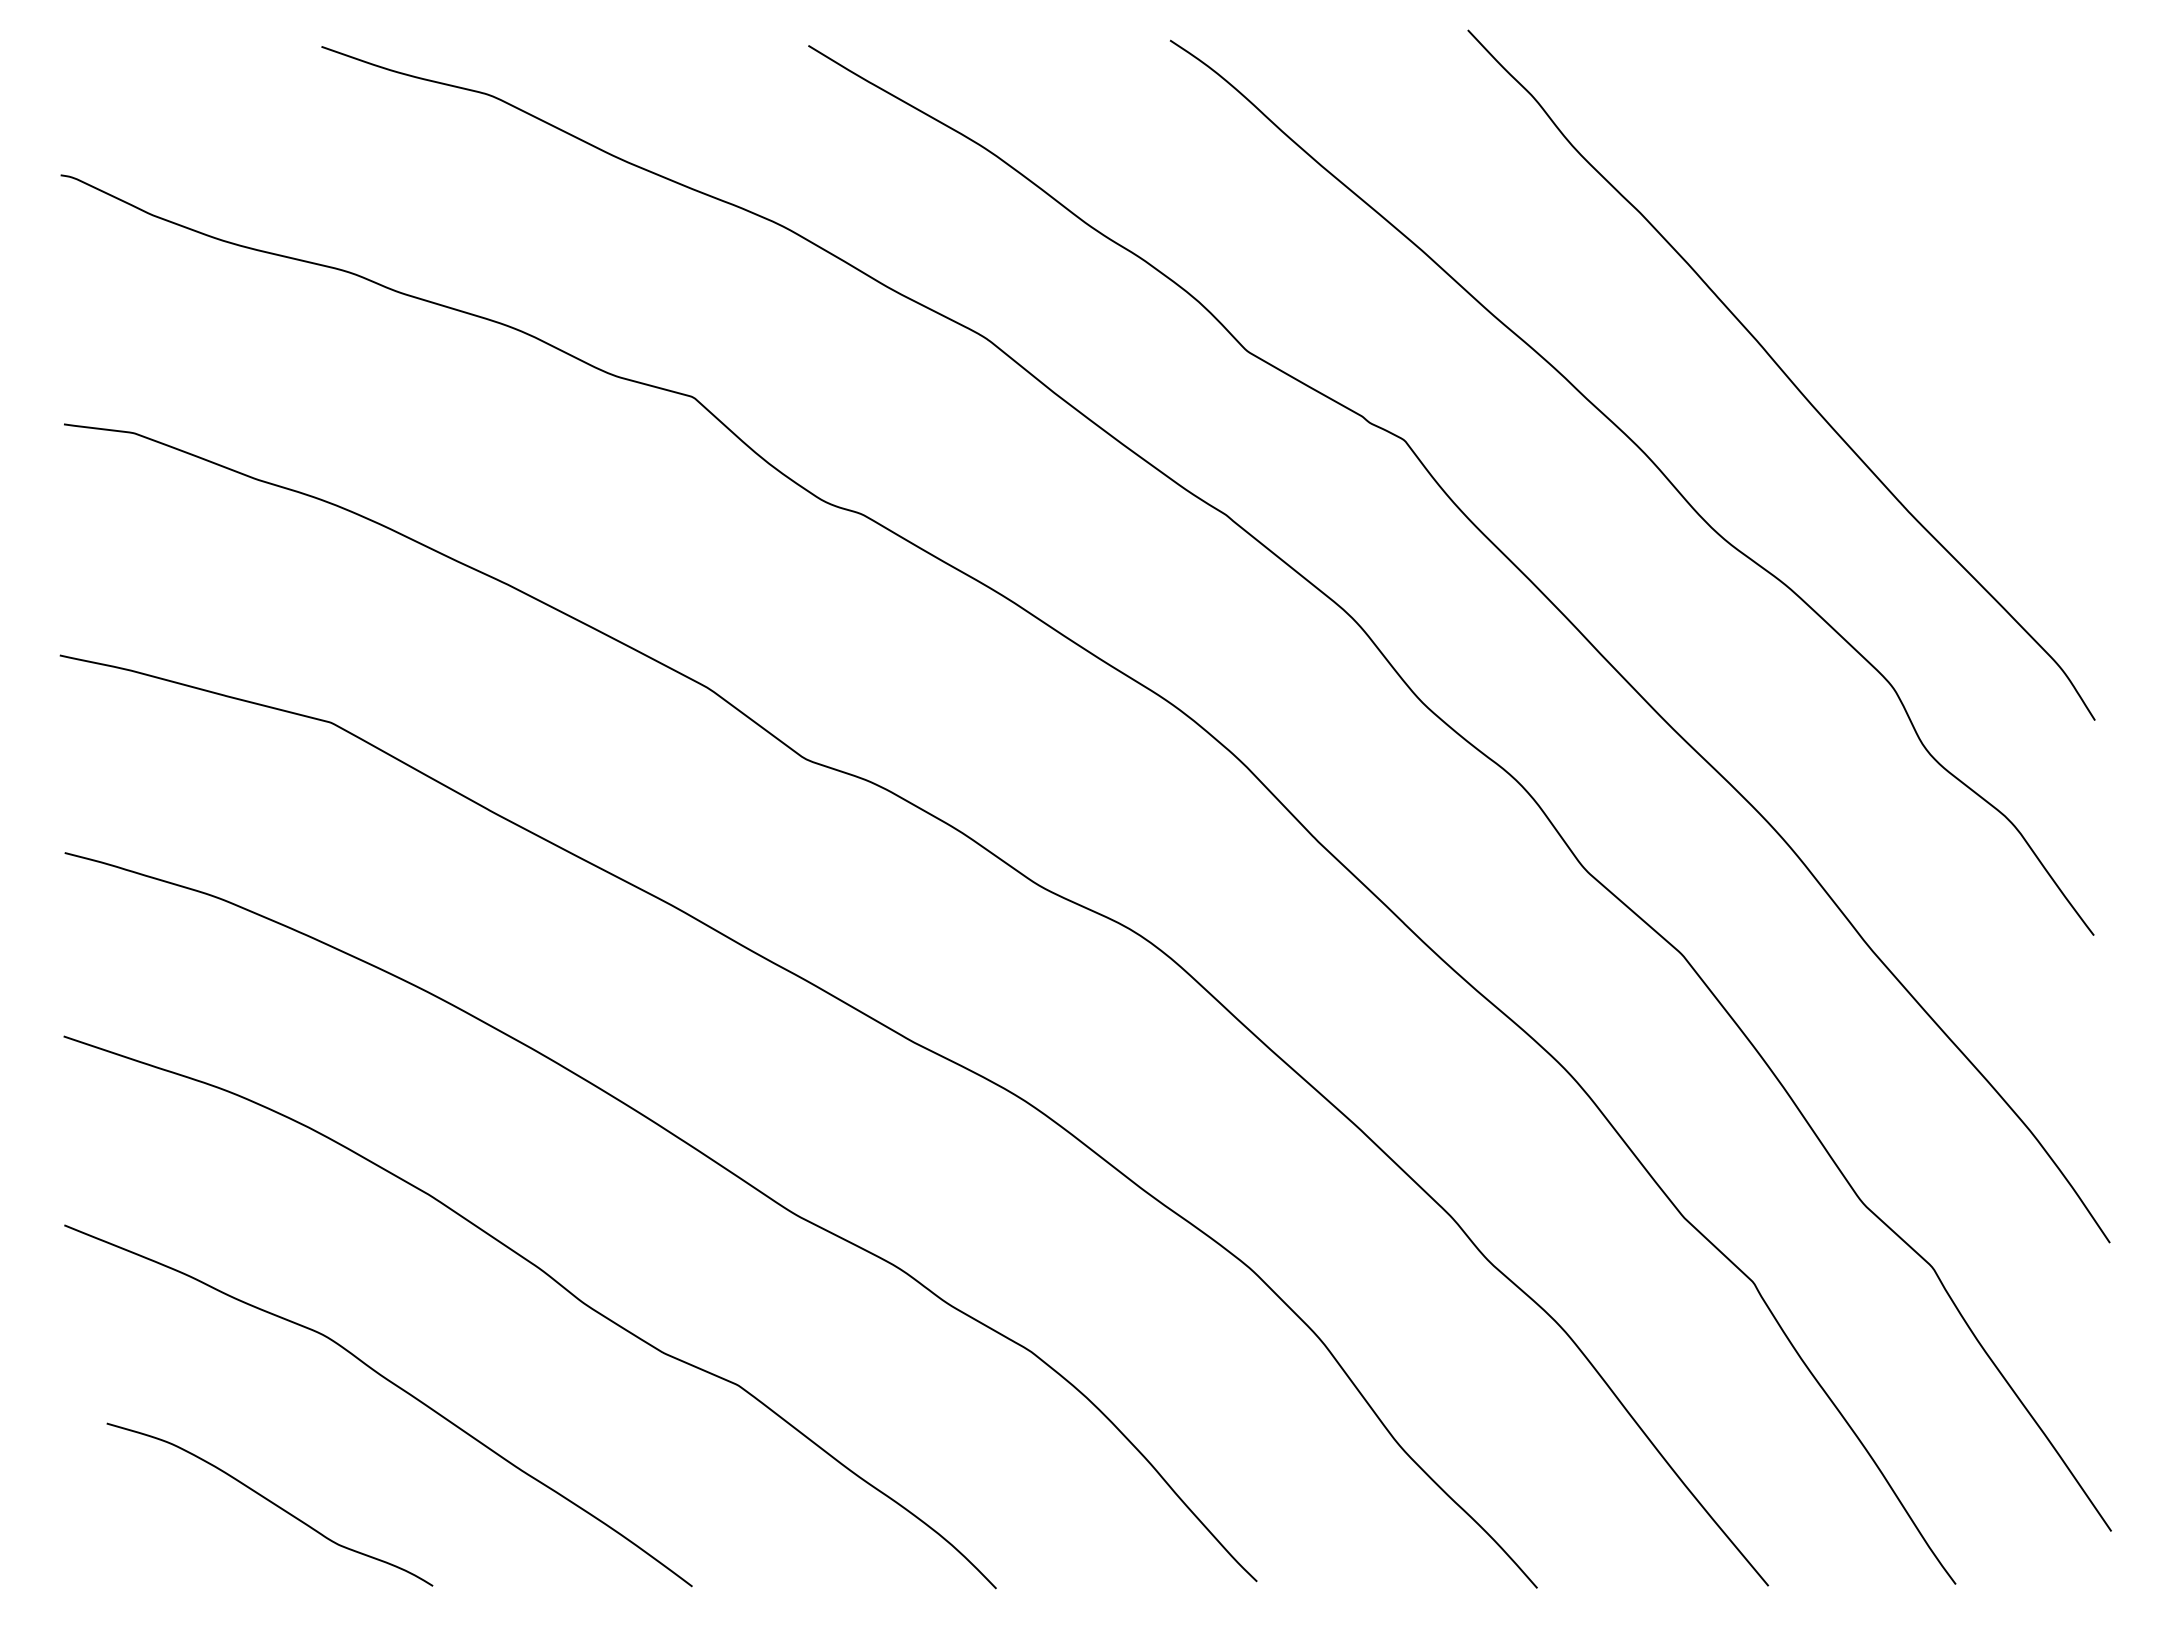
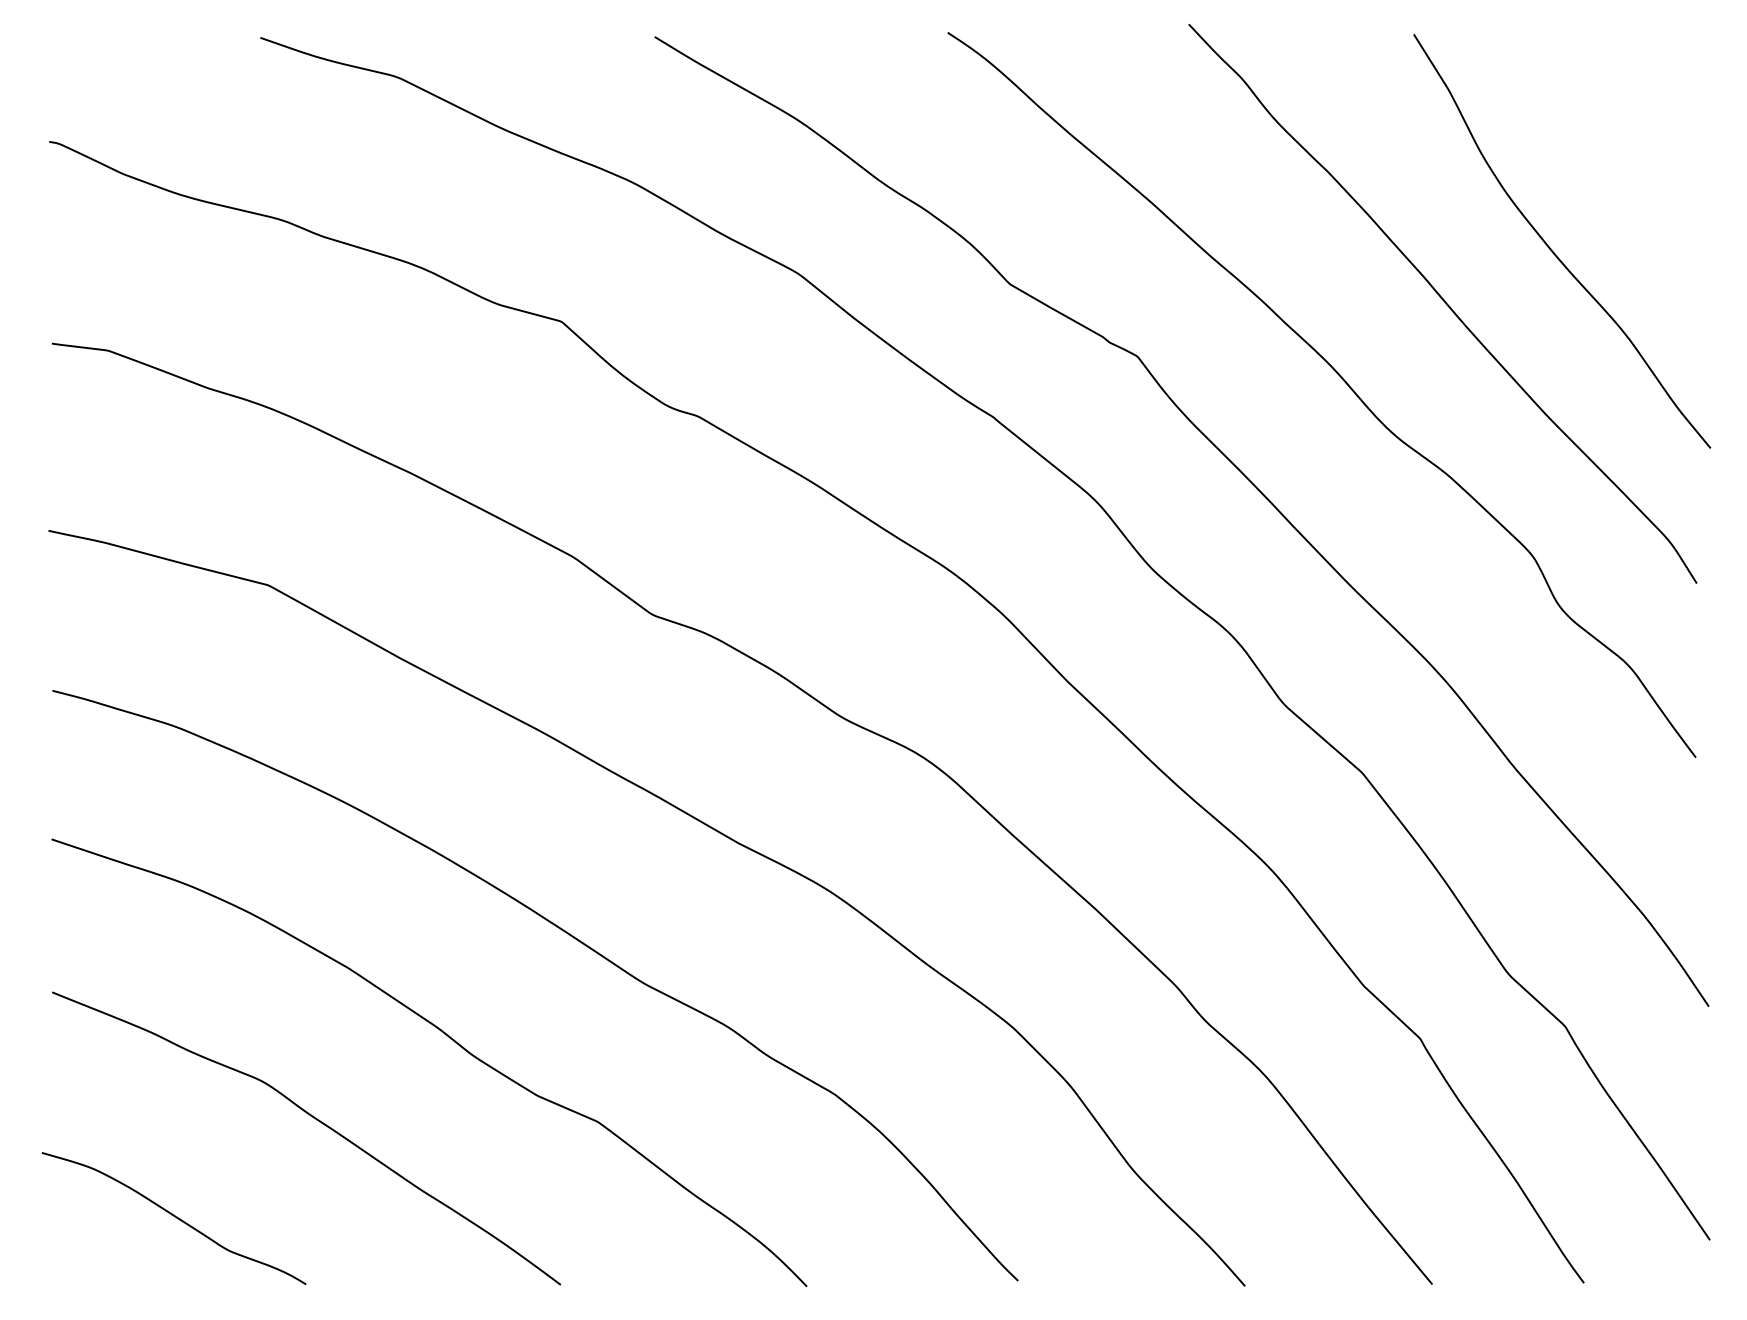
curve: (1917, 309) -> (1553, 250), added
curve: (270, 1502) -> (174, 1216), moved

